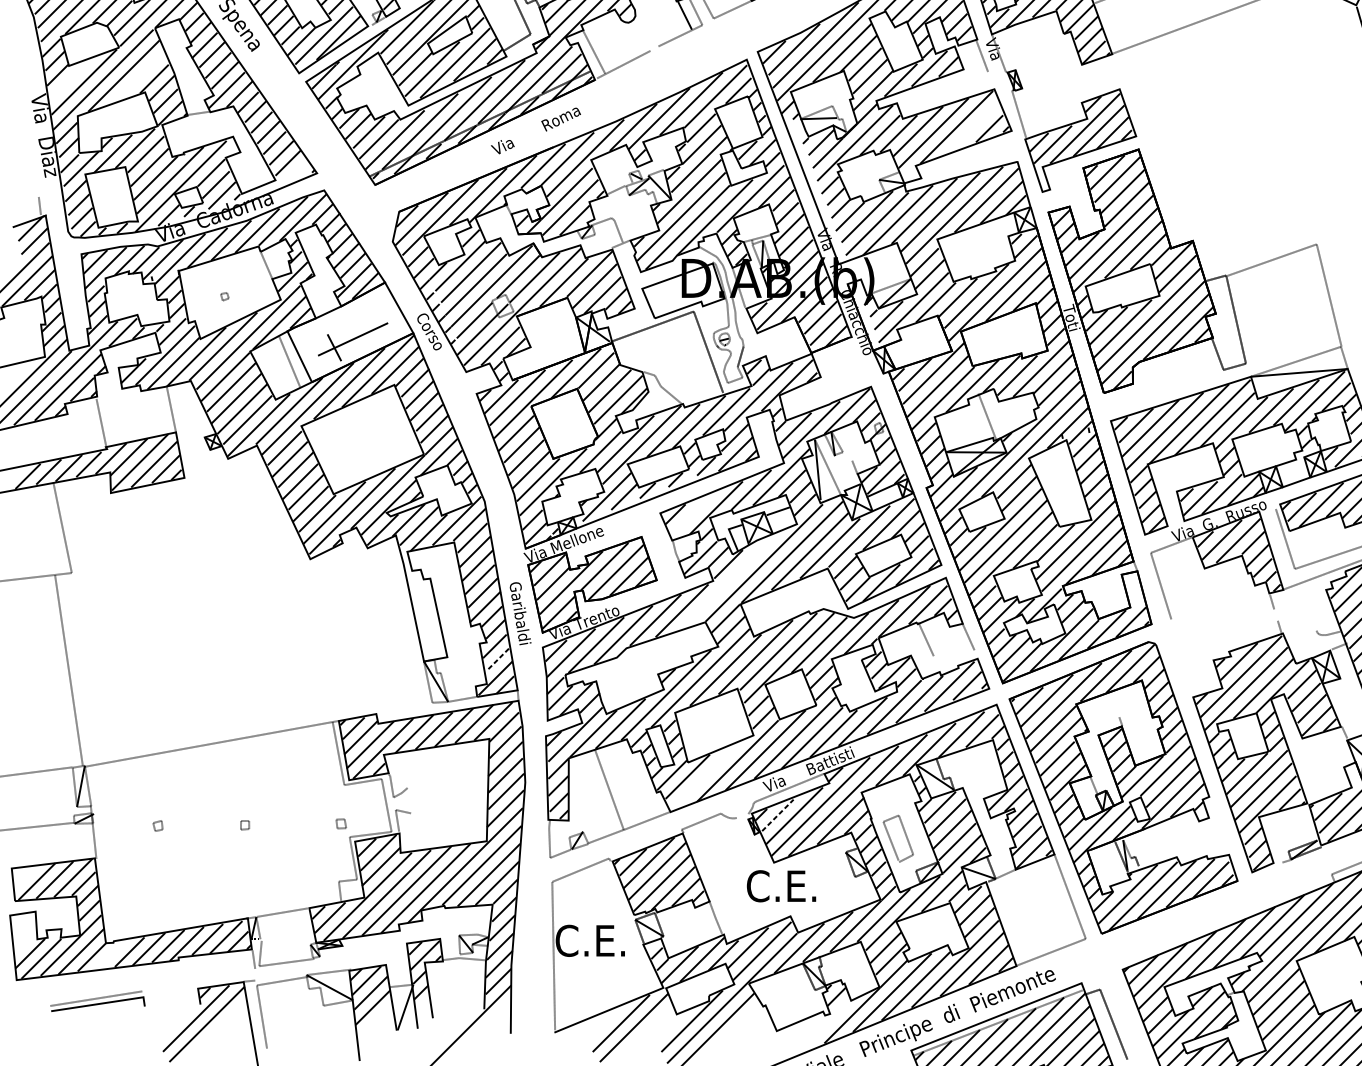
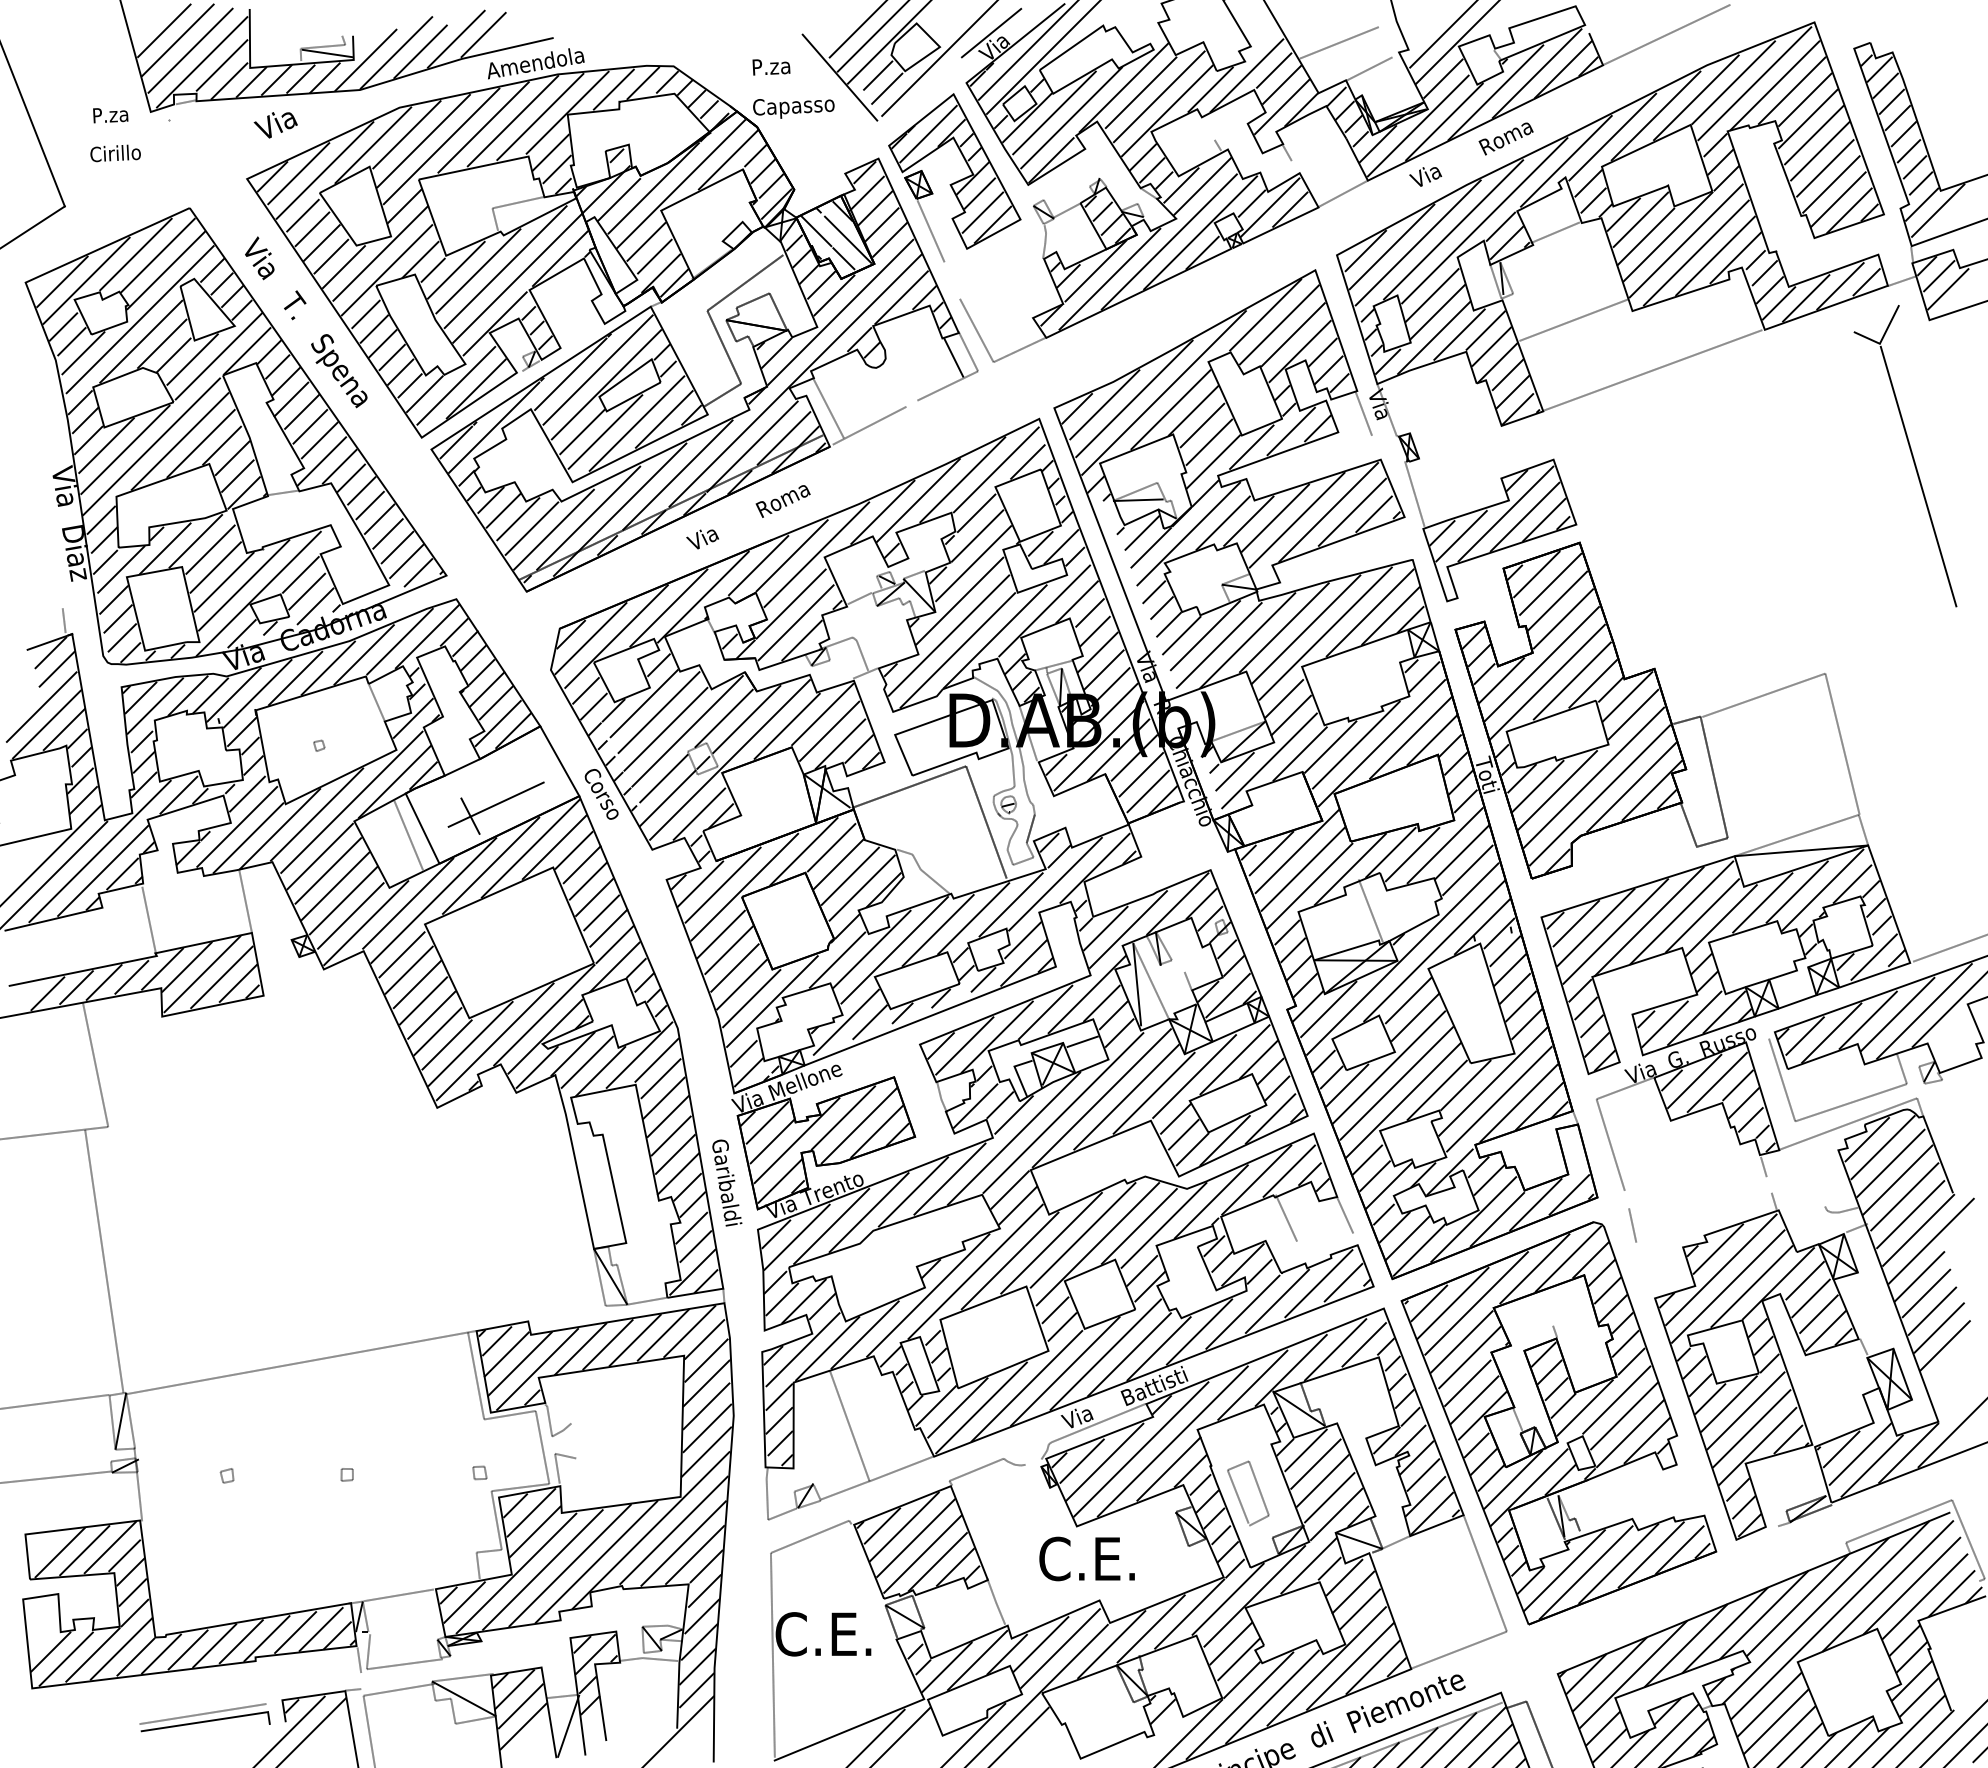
line: (138, 77) -> (200, 443), added
line: (70, 78) -> (106, 445), added
line: (973, 126) -> (1351, 511), added
line: (296, 171) -> (418, 572), added
line: (692, 513) -> (964, 1045), added
line: (728, 581) -> (1013, 1138), added
line: (1176, 644) -> (1632, 1225), added
line: (497, 659) -> (695, 1246), dashed -> solid
line: (704, 776) -> (981, 1407), added
line: (778, 815) -> (1082, 1461), dashed -> solid
line: (110, 954) -> (161, 1653), added
part: (97, 1001) -> (204, 1717), moved

